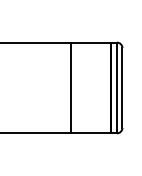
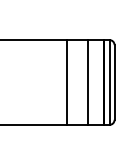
line: (94, 87) -> (88, 82), added

